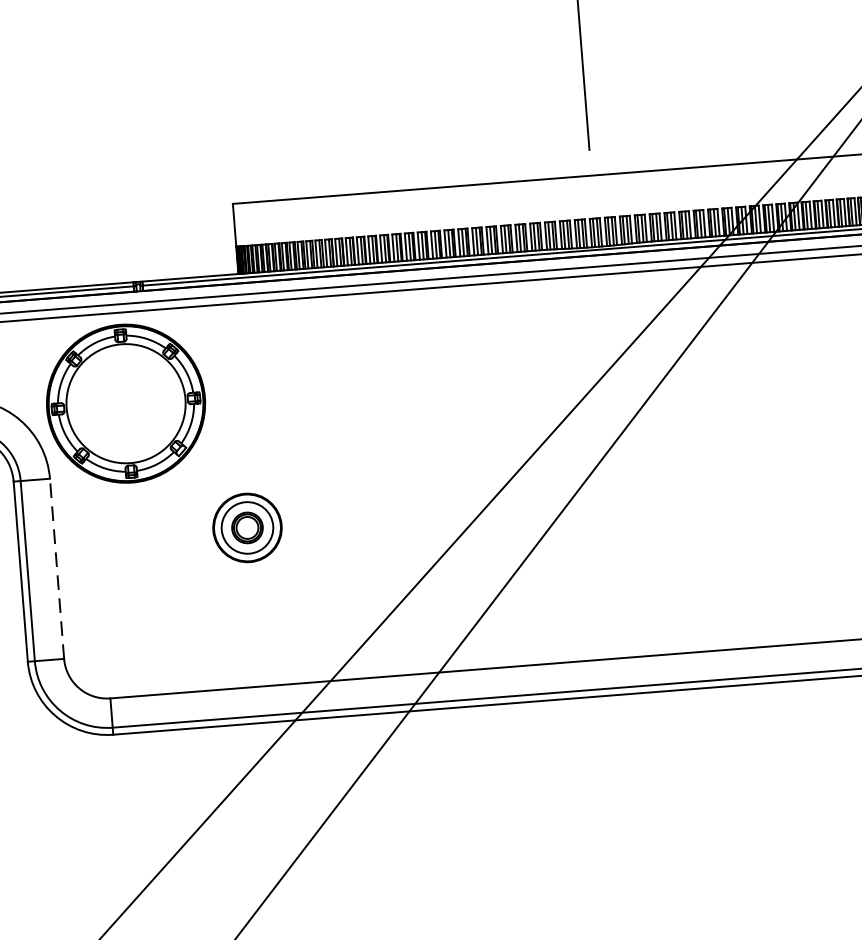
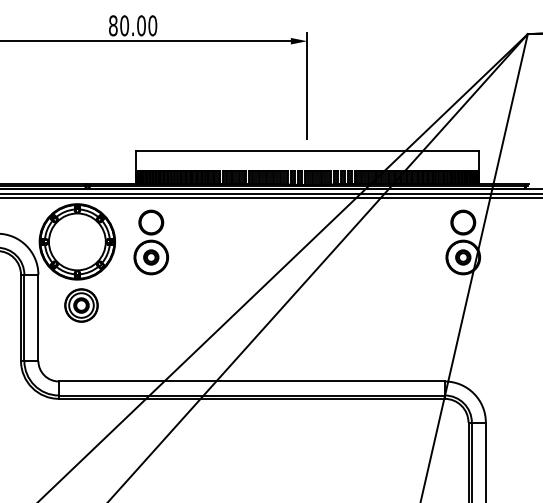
part: (278, 392) -> (150, 242), added
part: (247, 527) -> (81, 305), moved
line: (57, 568) -> (38, 317), dashed -> solid

